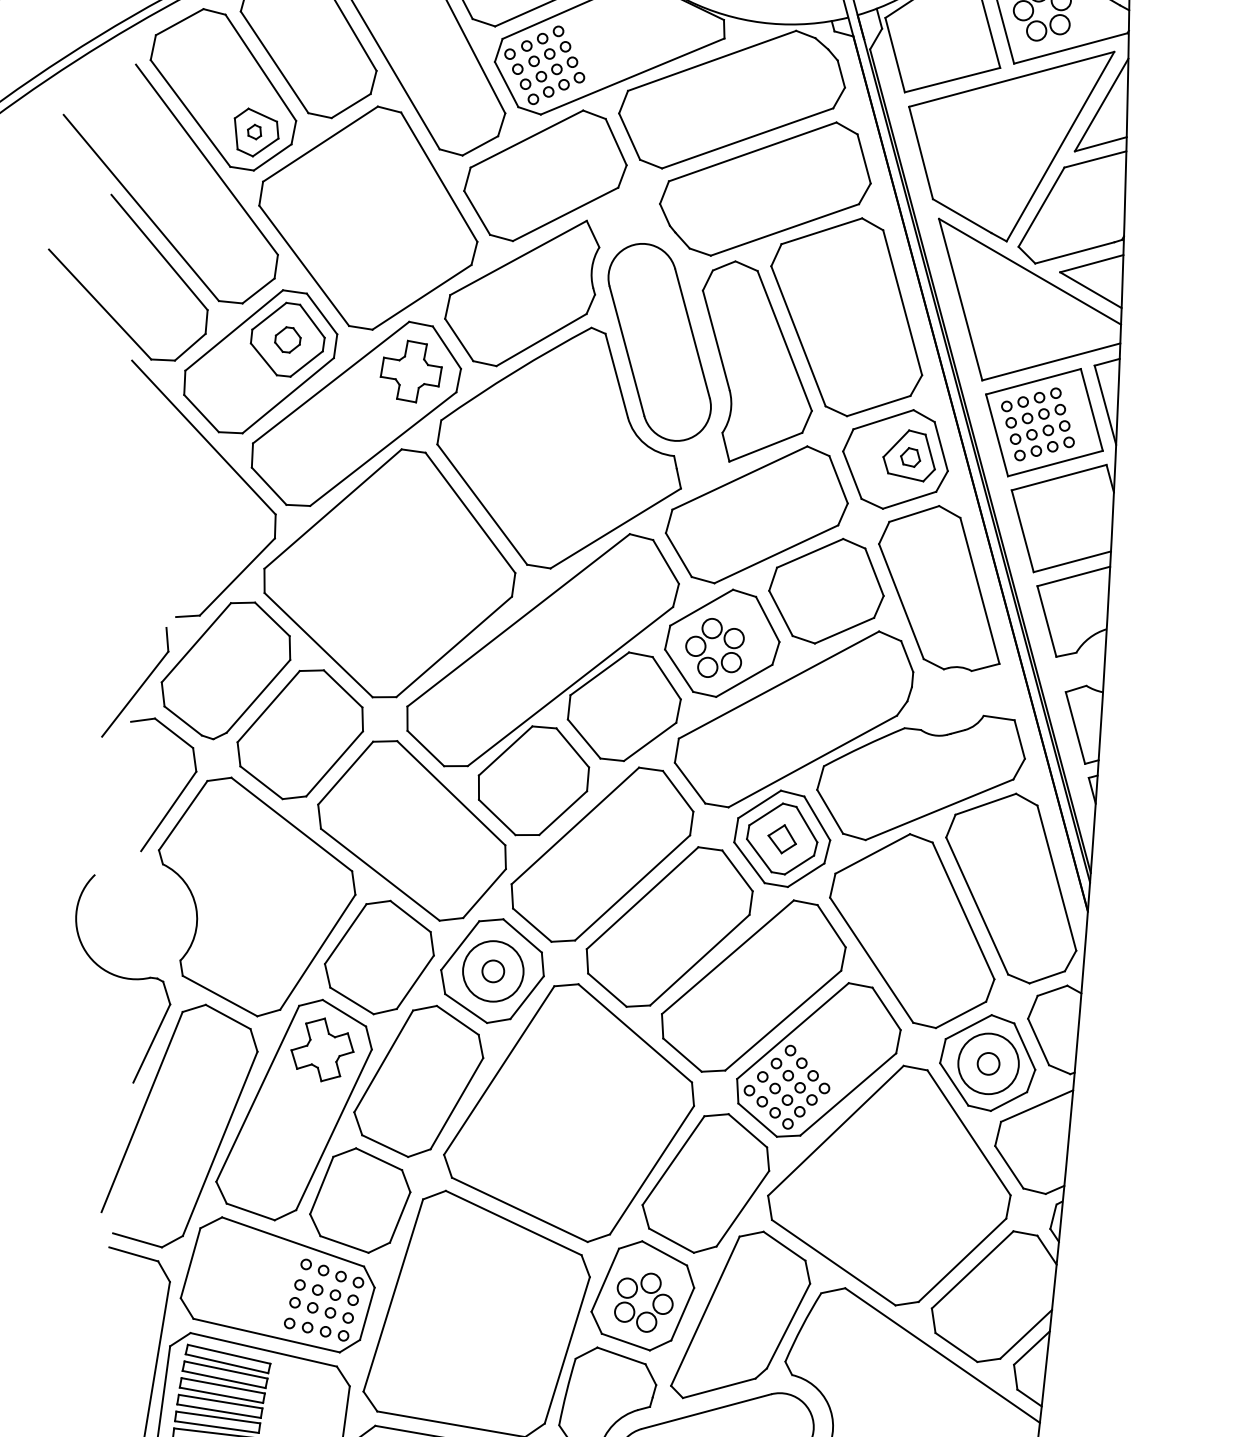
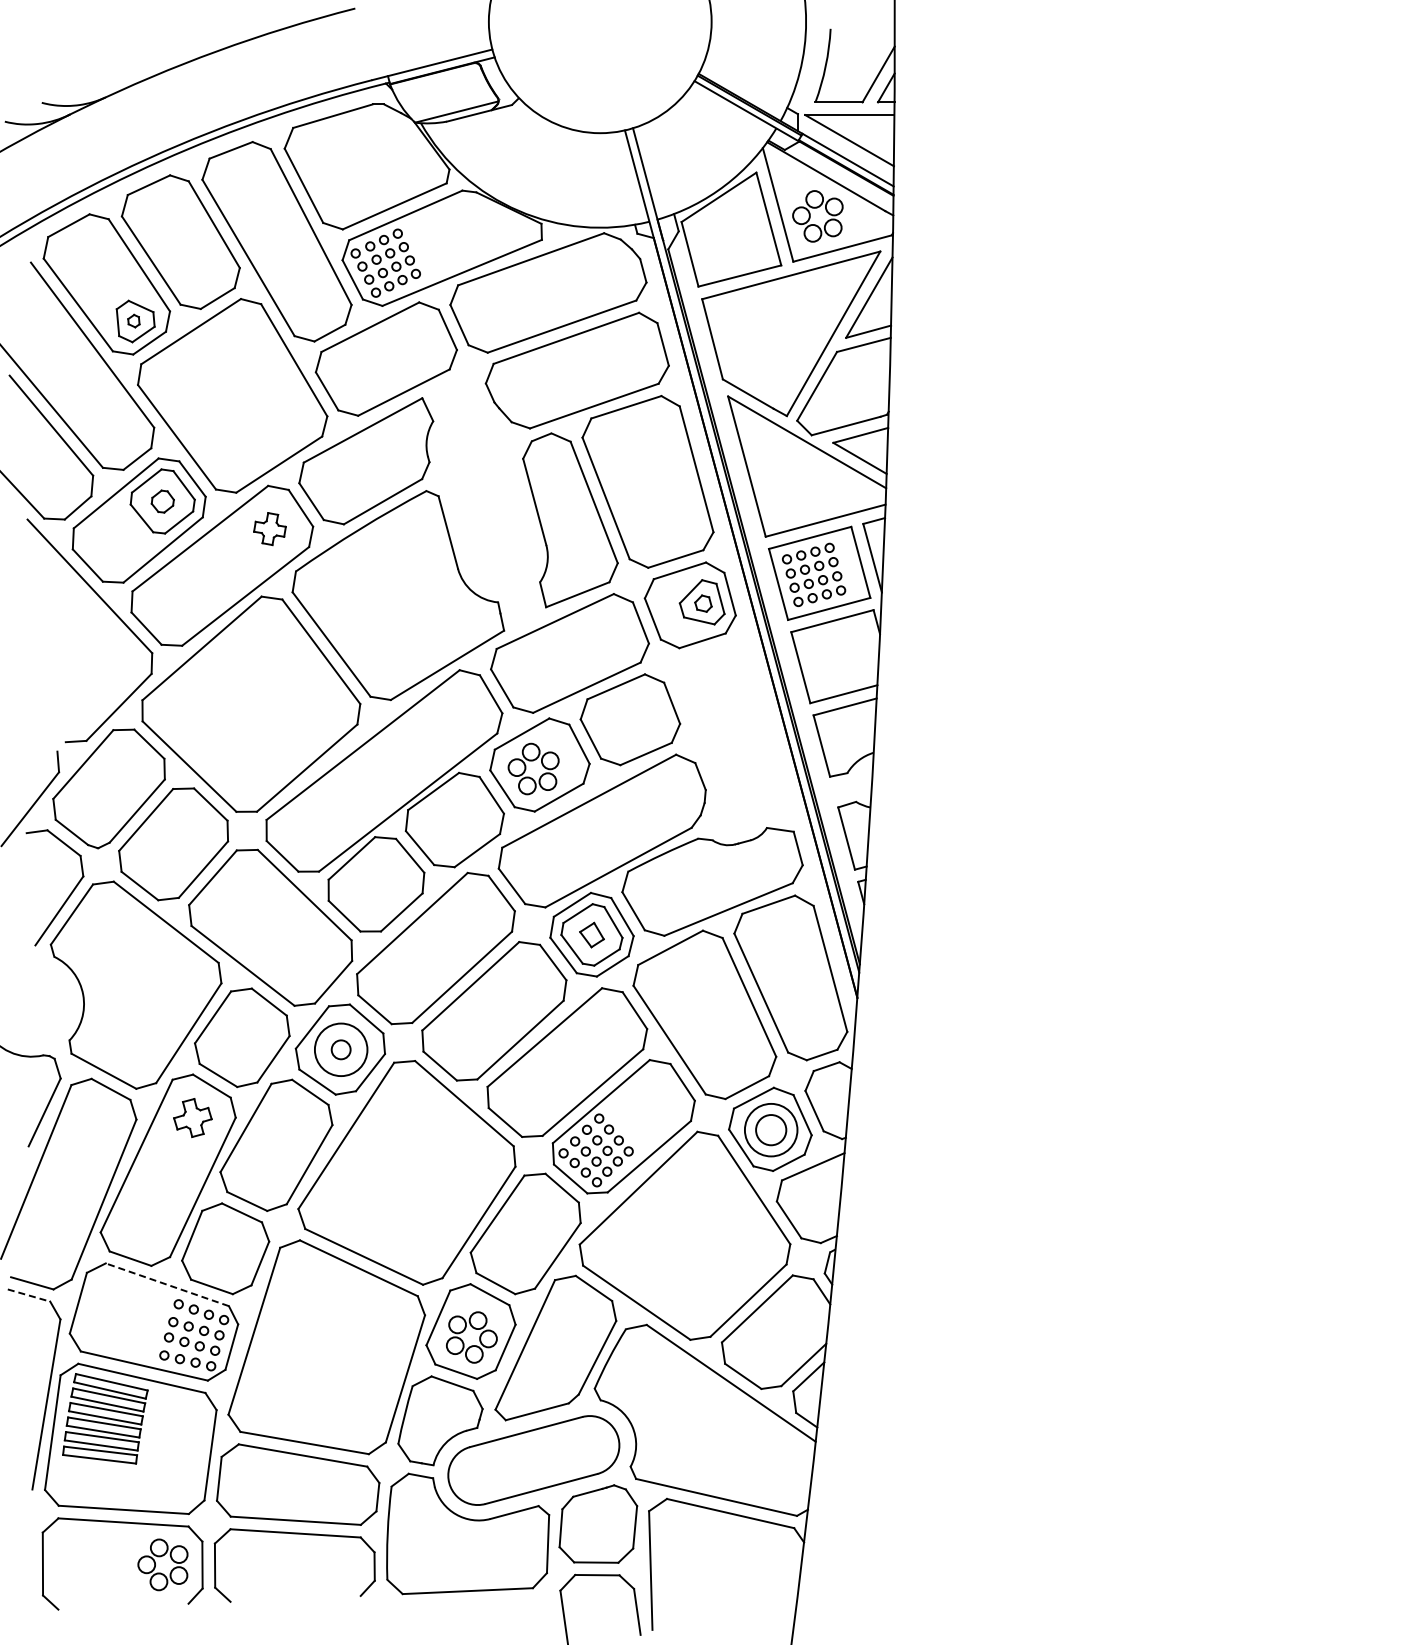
part: (659, 342) -> (485, 503), removed
part: (410, 370) -> (269, 528), size x0.6
part: (939, 587) -> (728, 716), removed
part: (322, 1049) -> (192, 1117), size x0.7
circle: (987, 1063) -> (770, 1129), size x1.6
line: (292, 1241) -> (166, 1284), solid -> dashed
line: (134, 1254) -> (29, 1295), solid -> dashed

